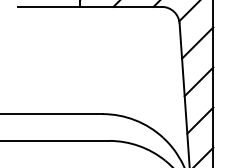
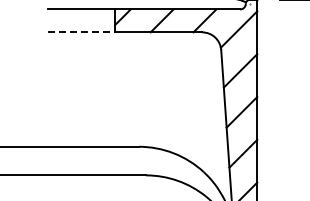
line: (49, 7) -> (82, 32), solid -> dashed

